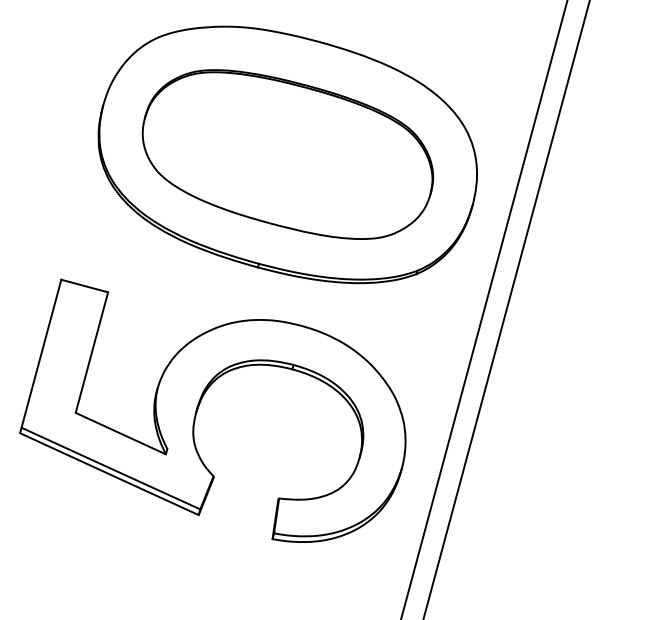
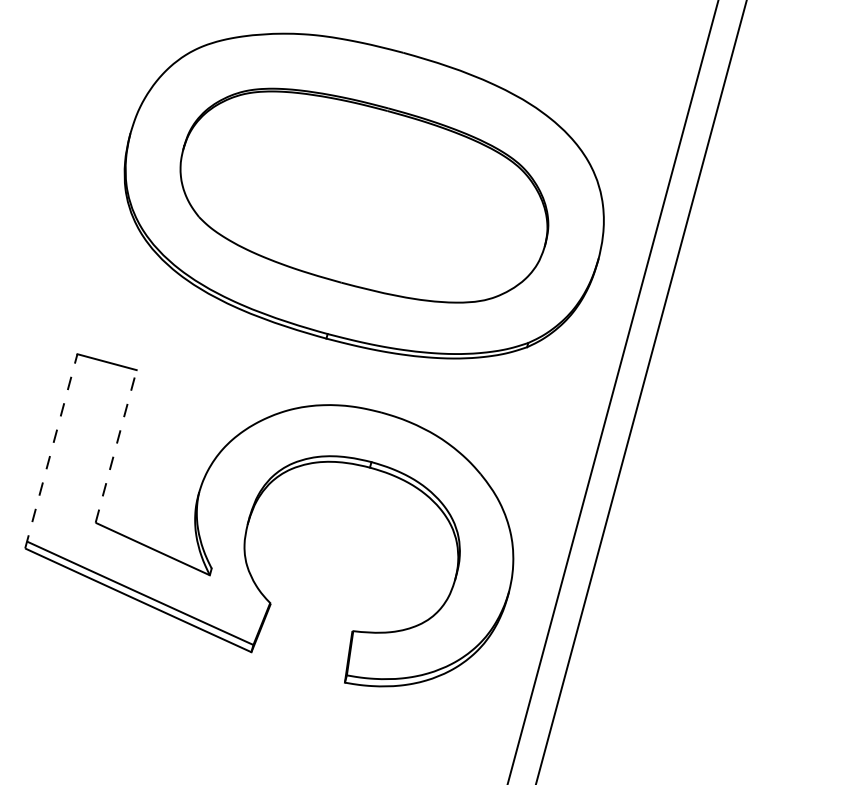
line: (92, 352) -> (116, 446), solid -> dashed
line: (40, 355) -> (51, 450), solid -> dashed

